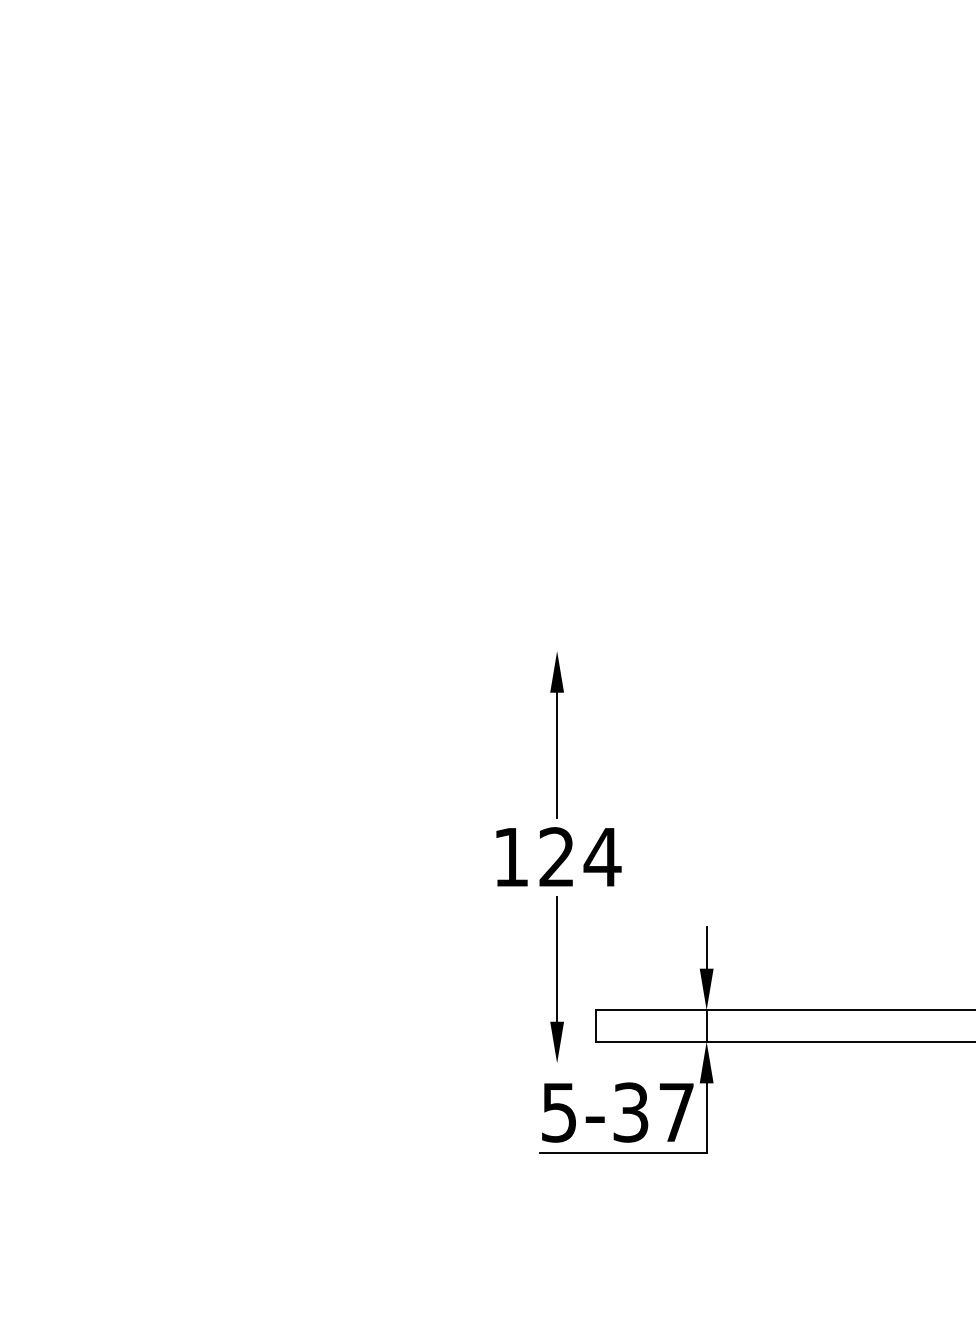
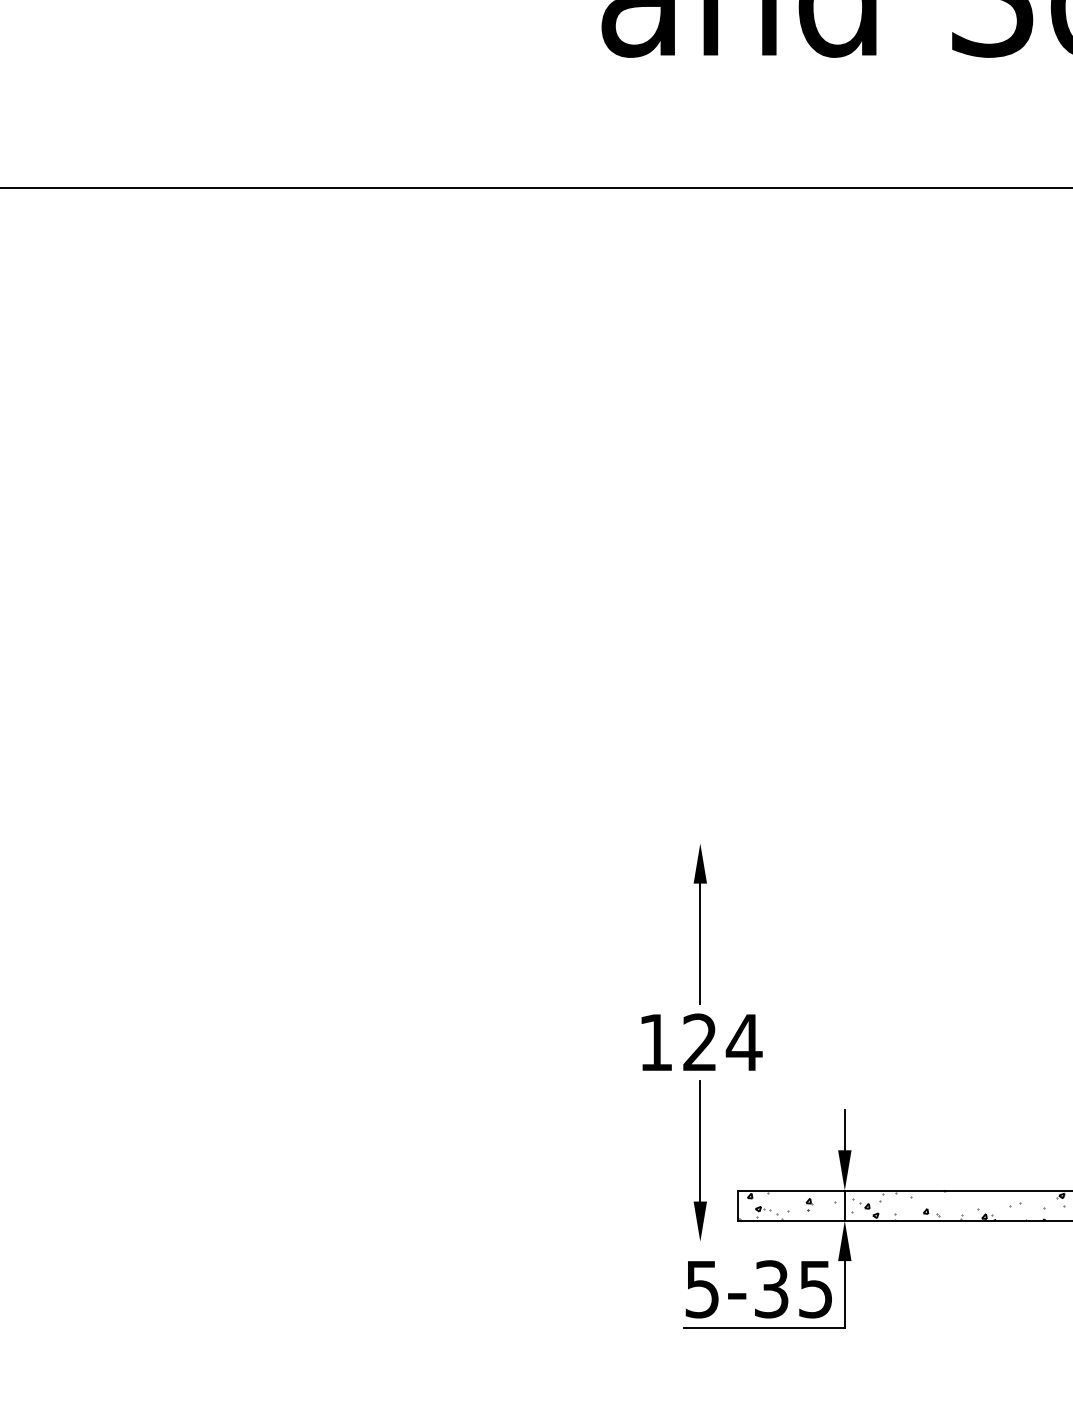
hatch: (764, 1025) -> (900, 1205), added
text: (676, 1112) -> (815, 1289), 5-37 -> 5-35

